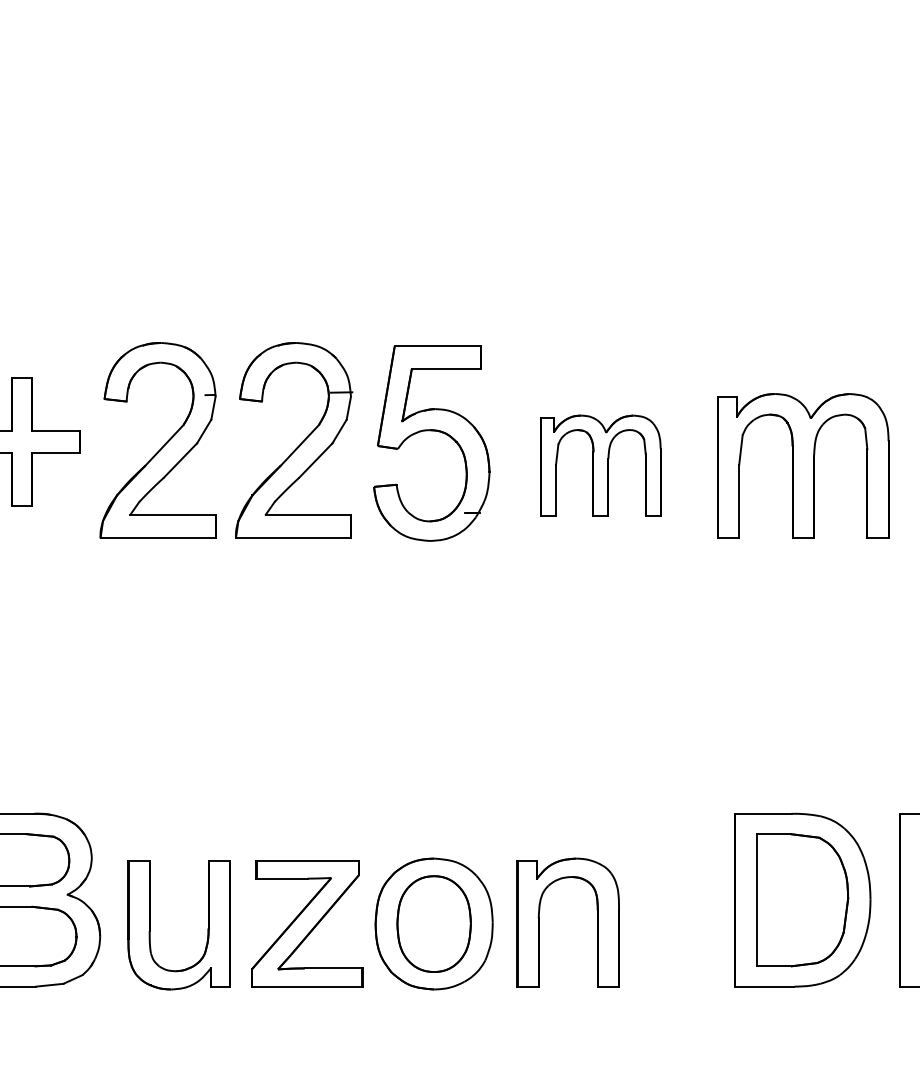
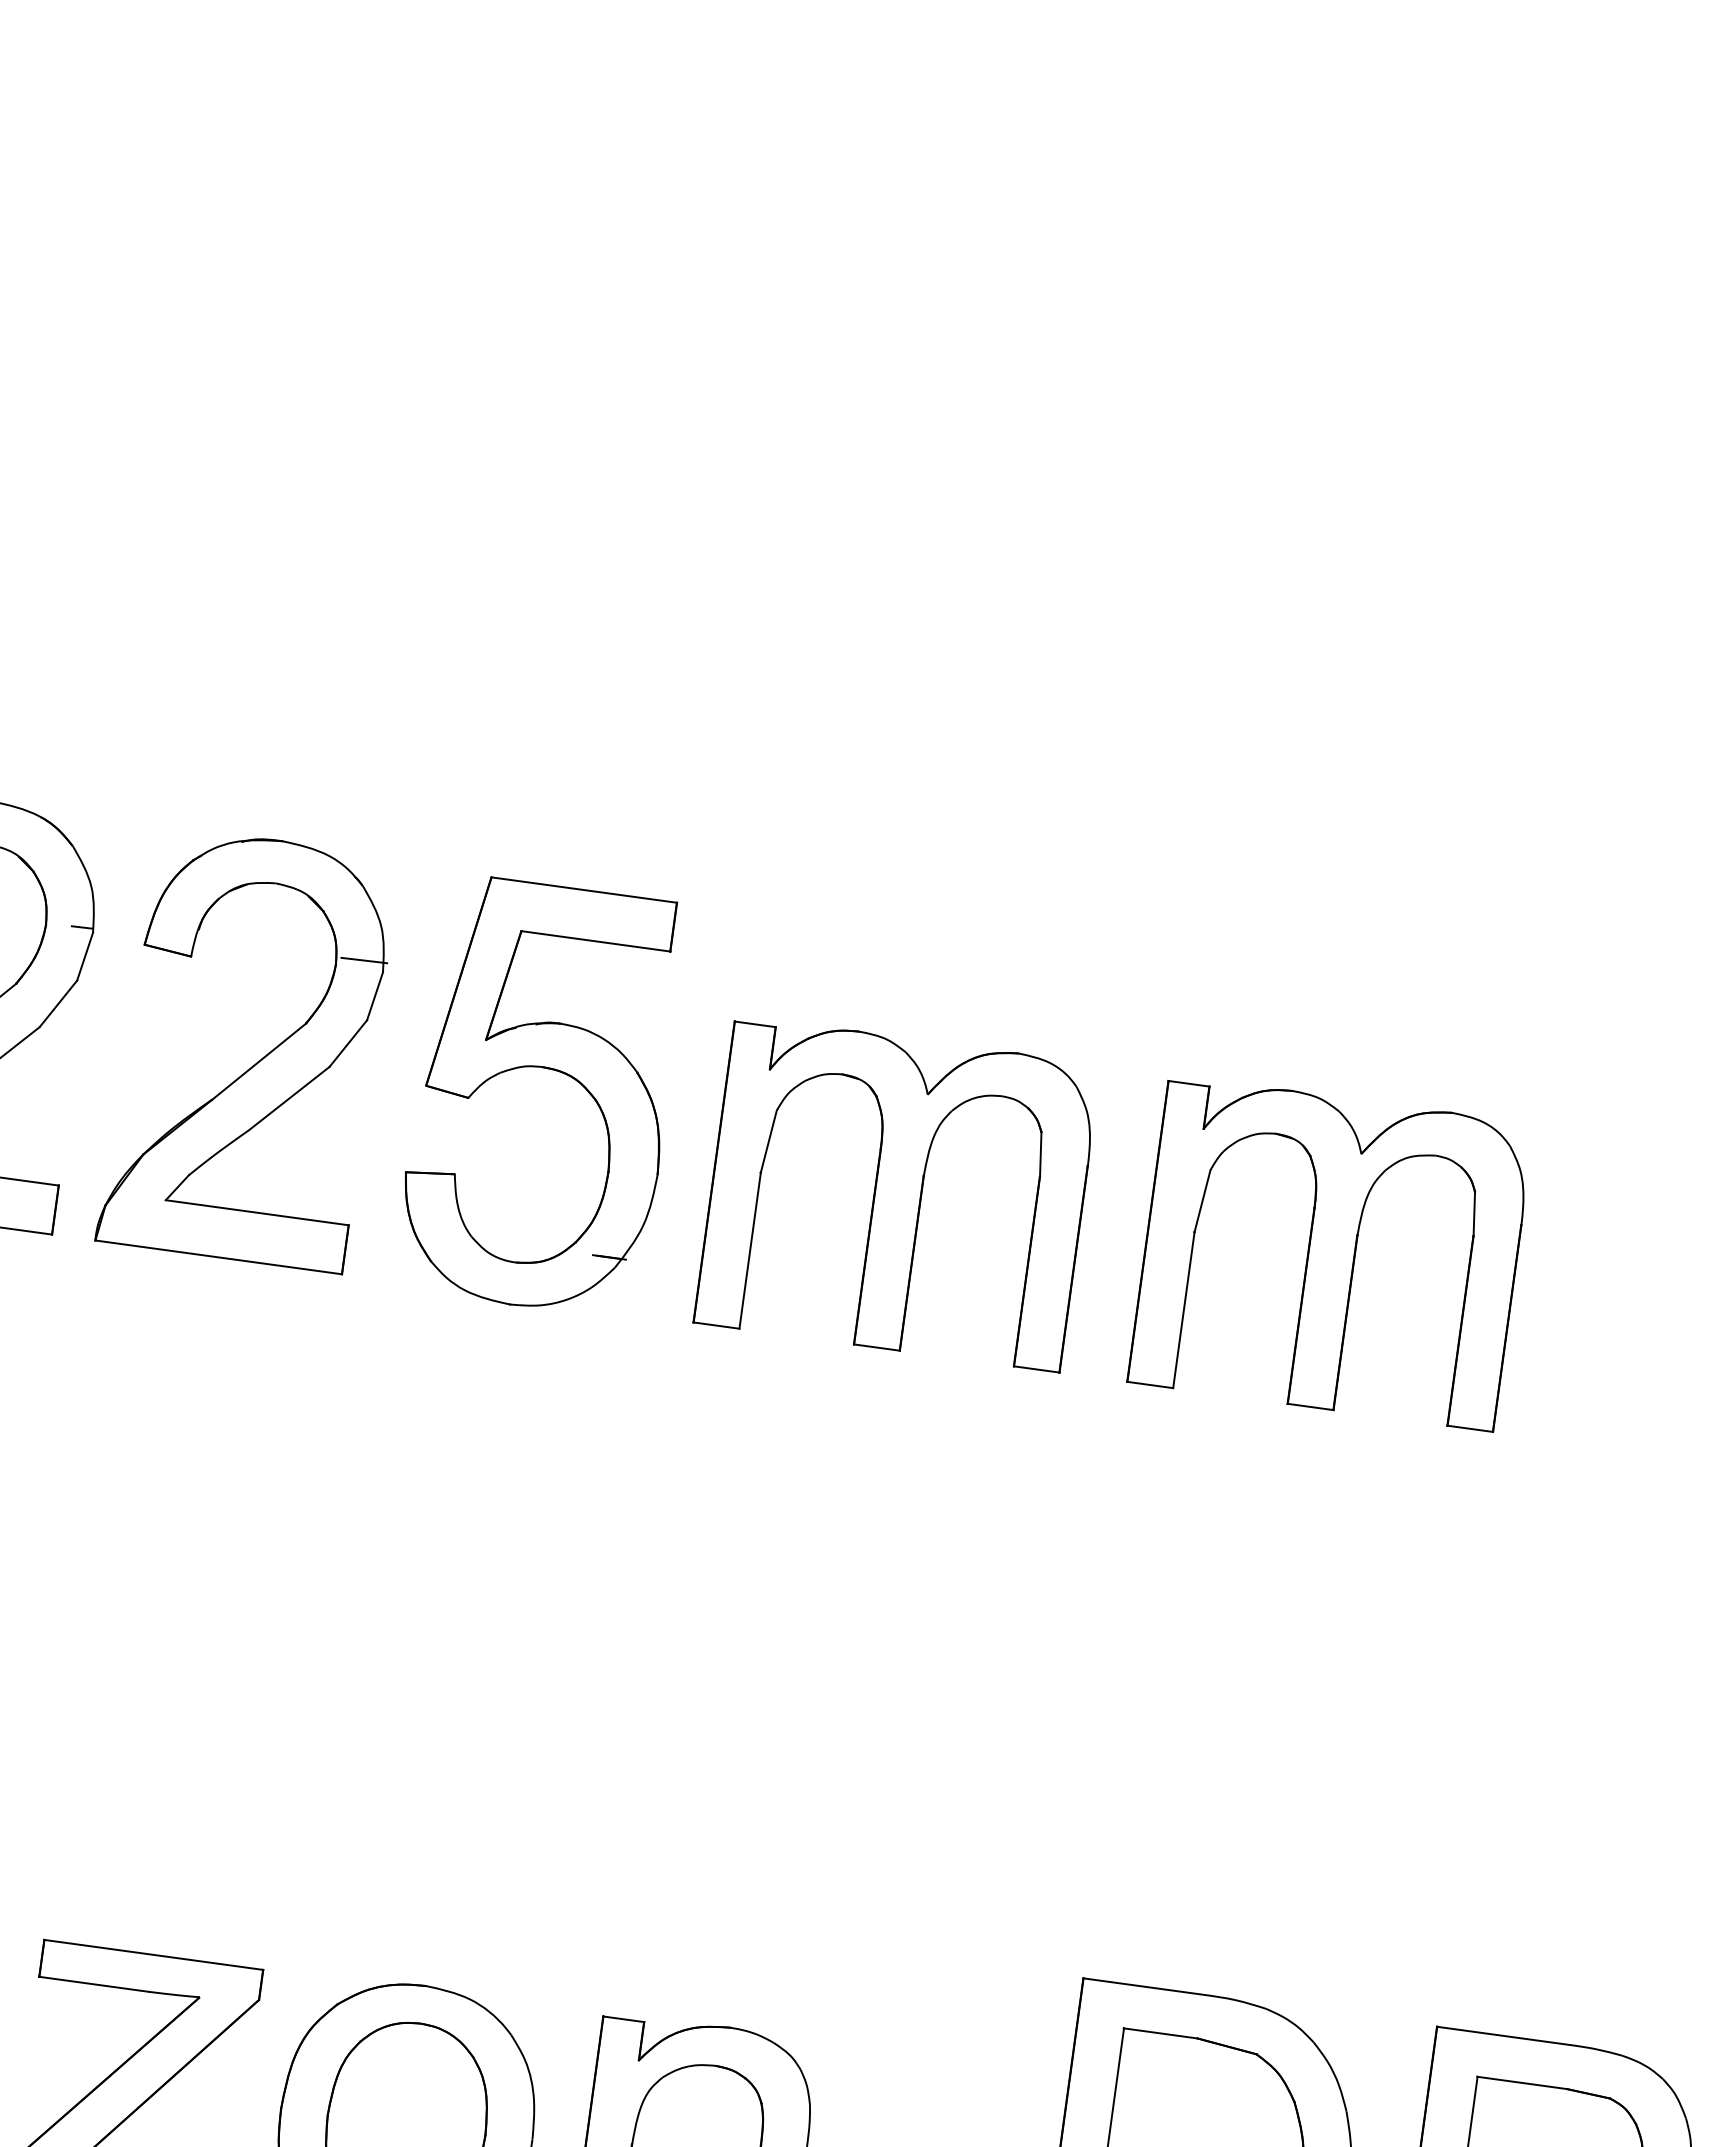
part: (600, 465) -> (897, 1192), size x1.43

